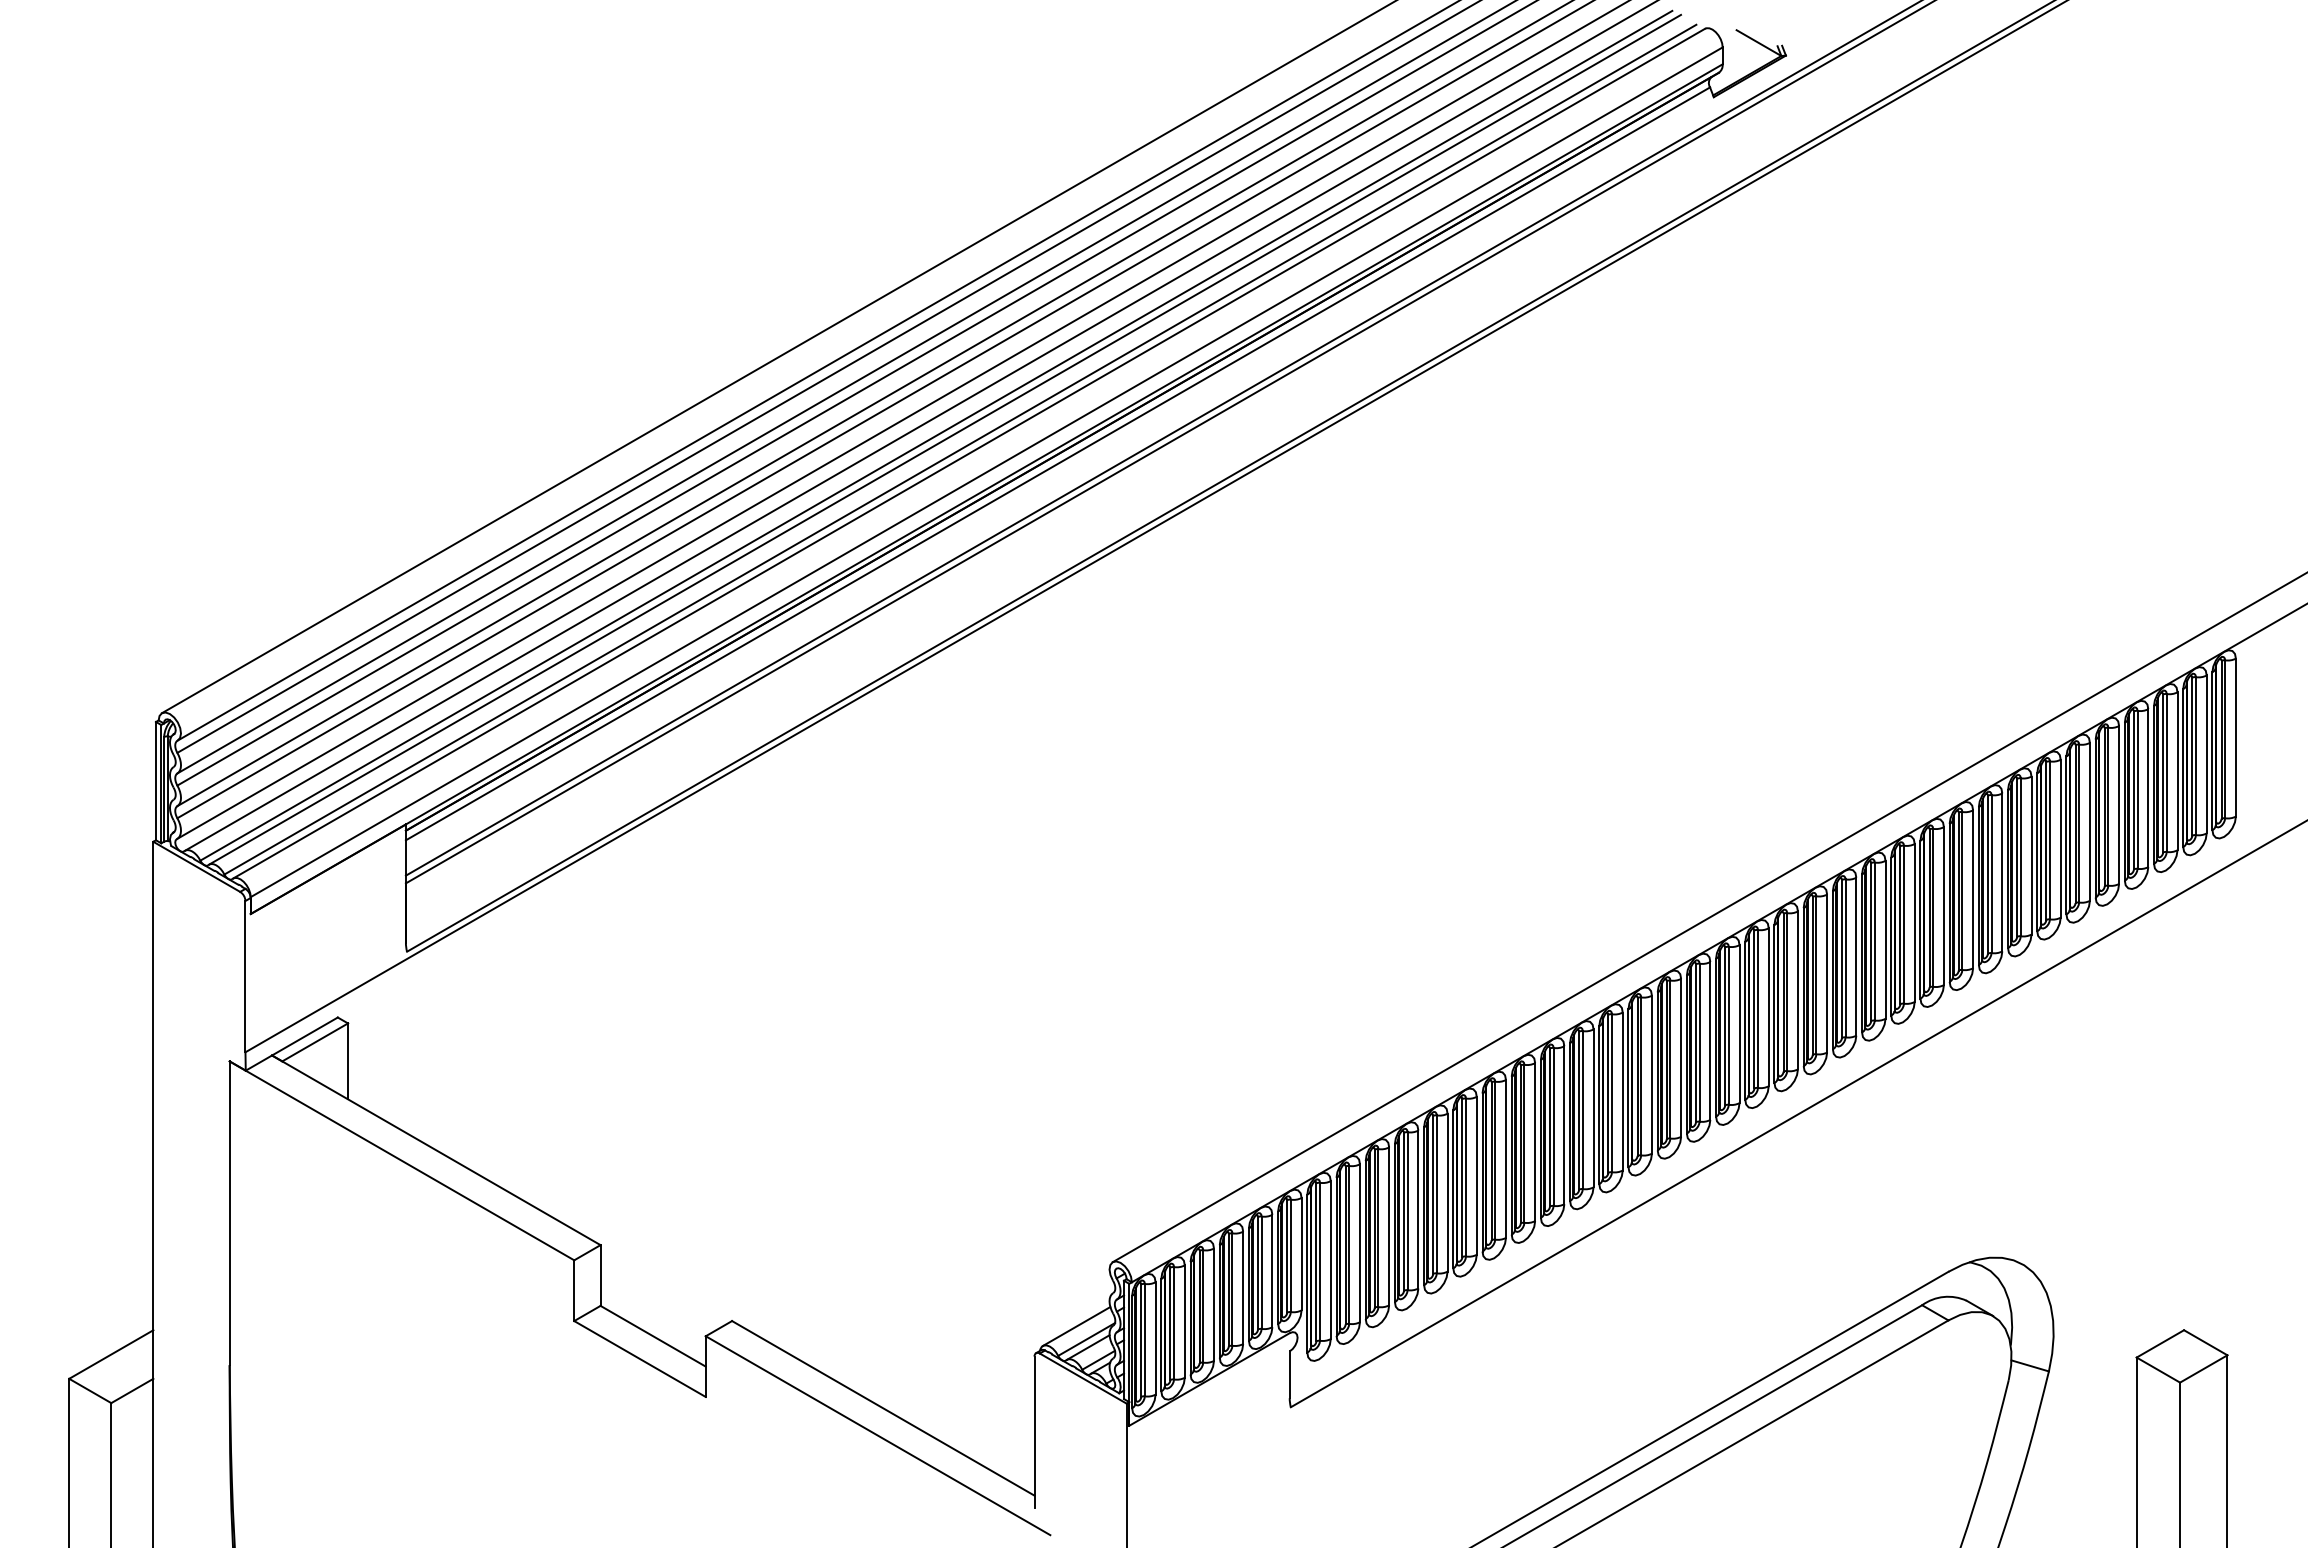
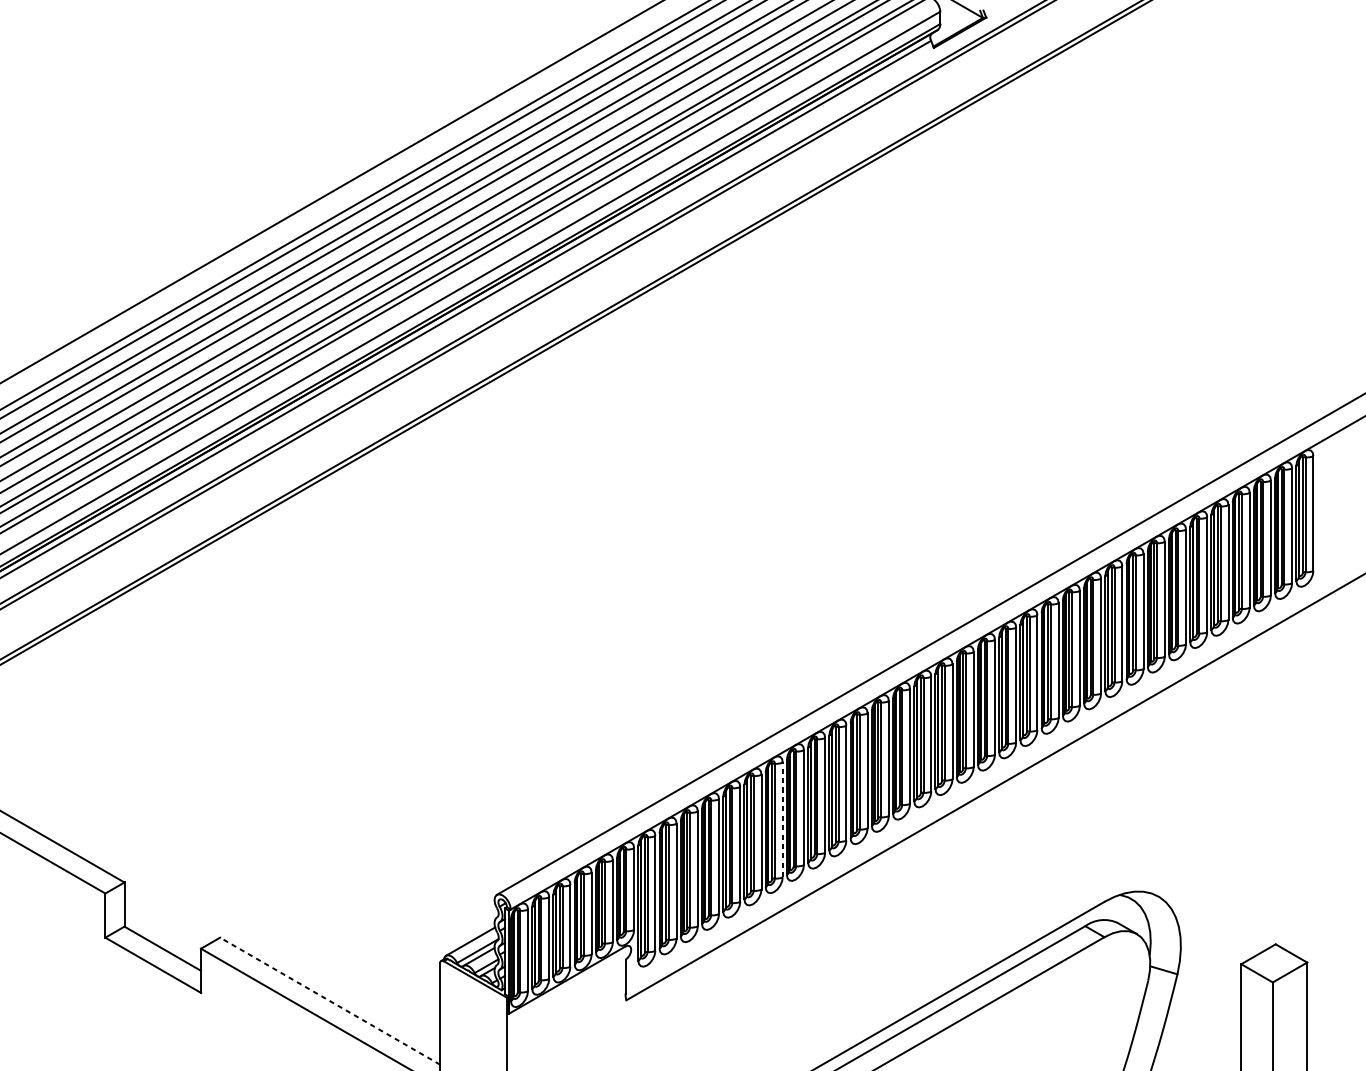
line: (1505, 1158) -> (782, 819), solid -> dashed
line: (883, 1408) -> (330, 1001), solid -> dashed

